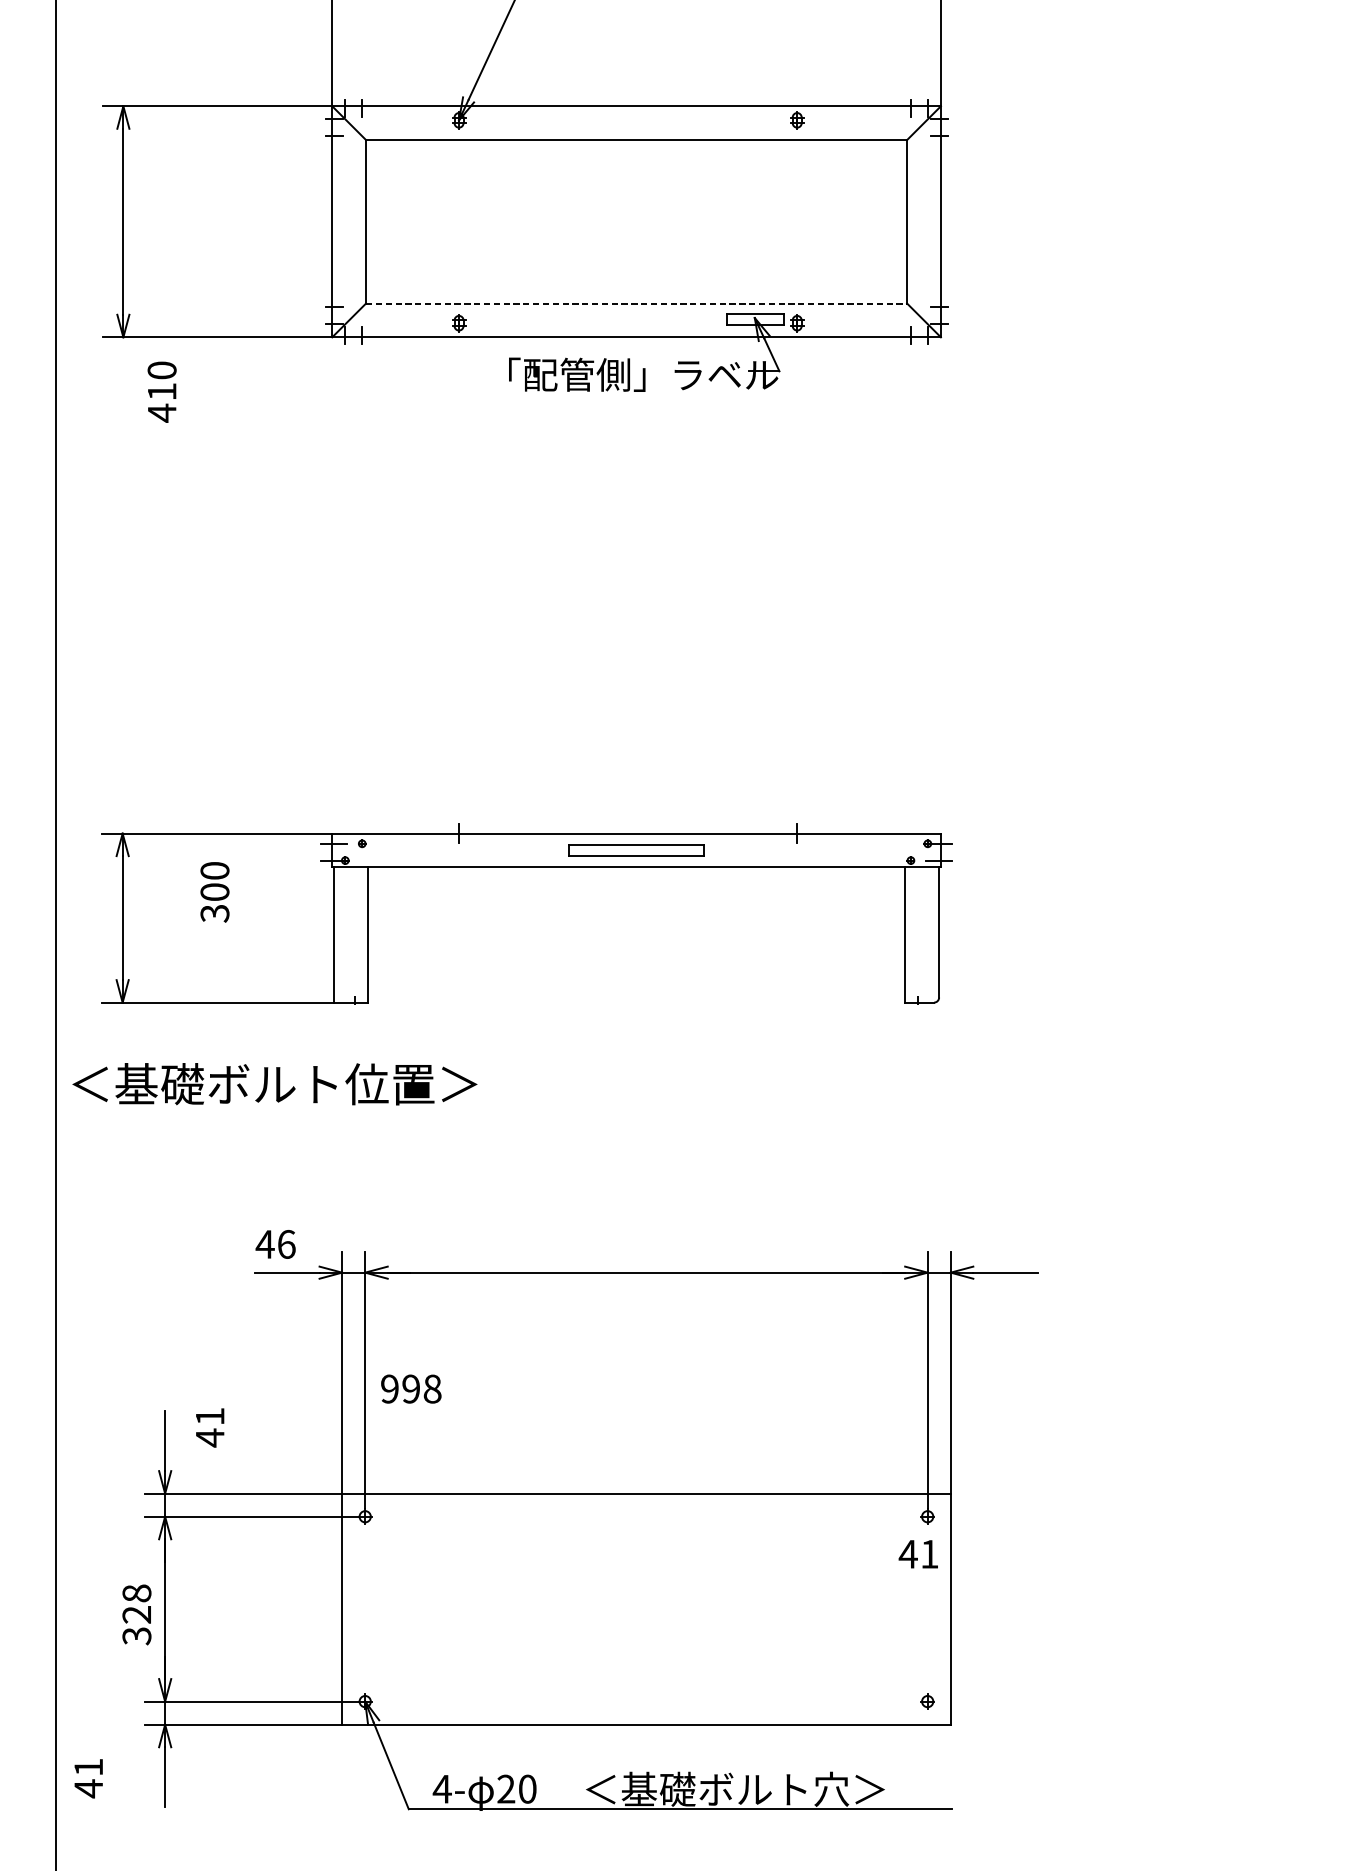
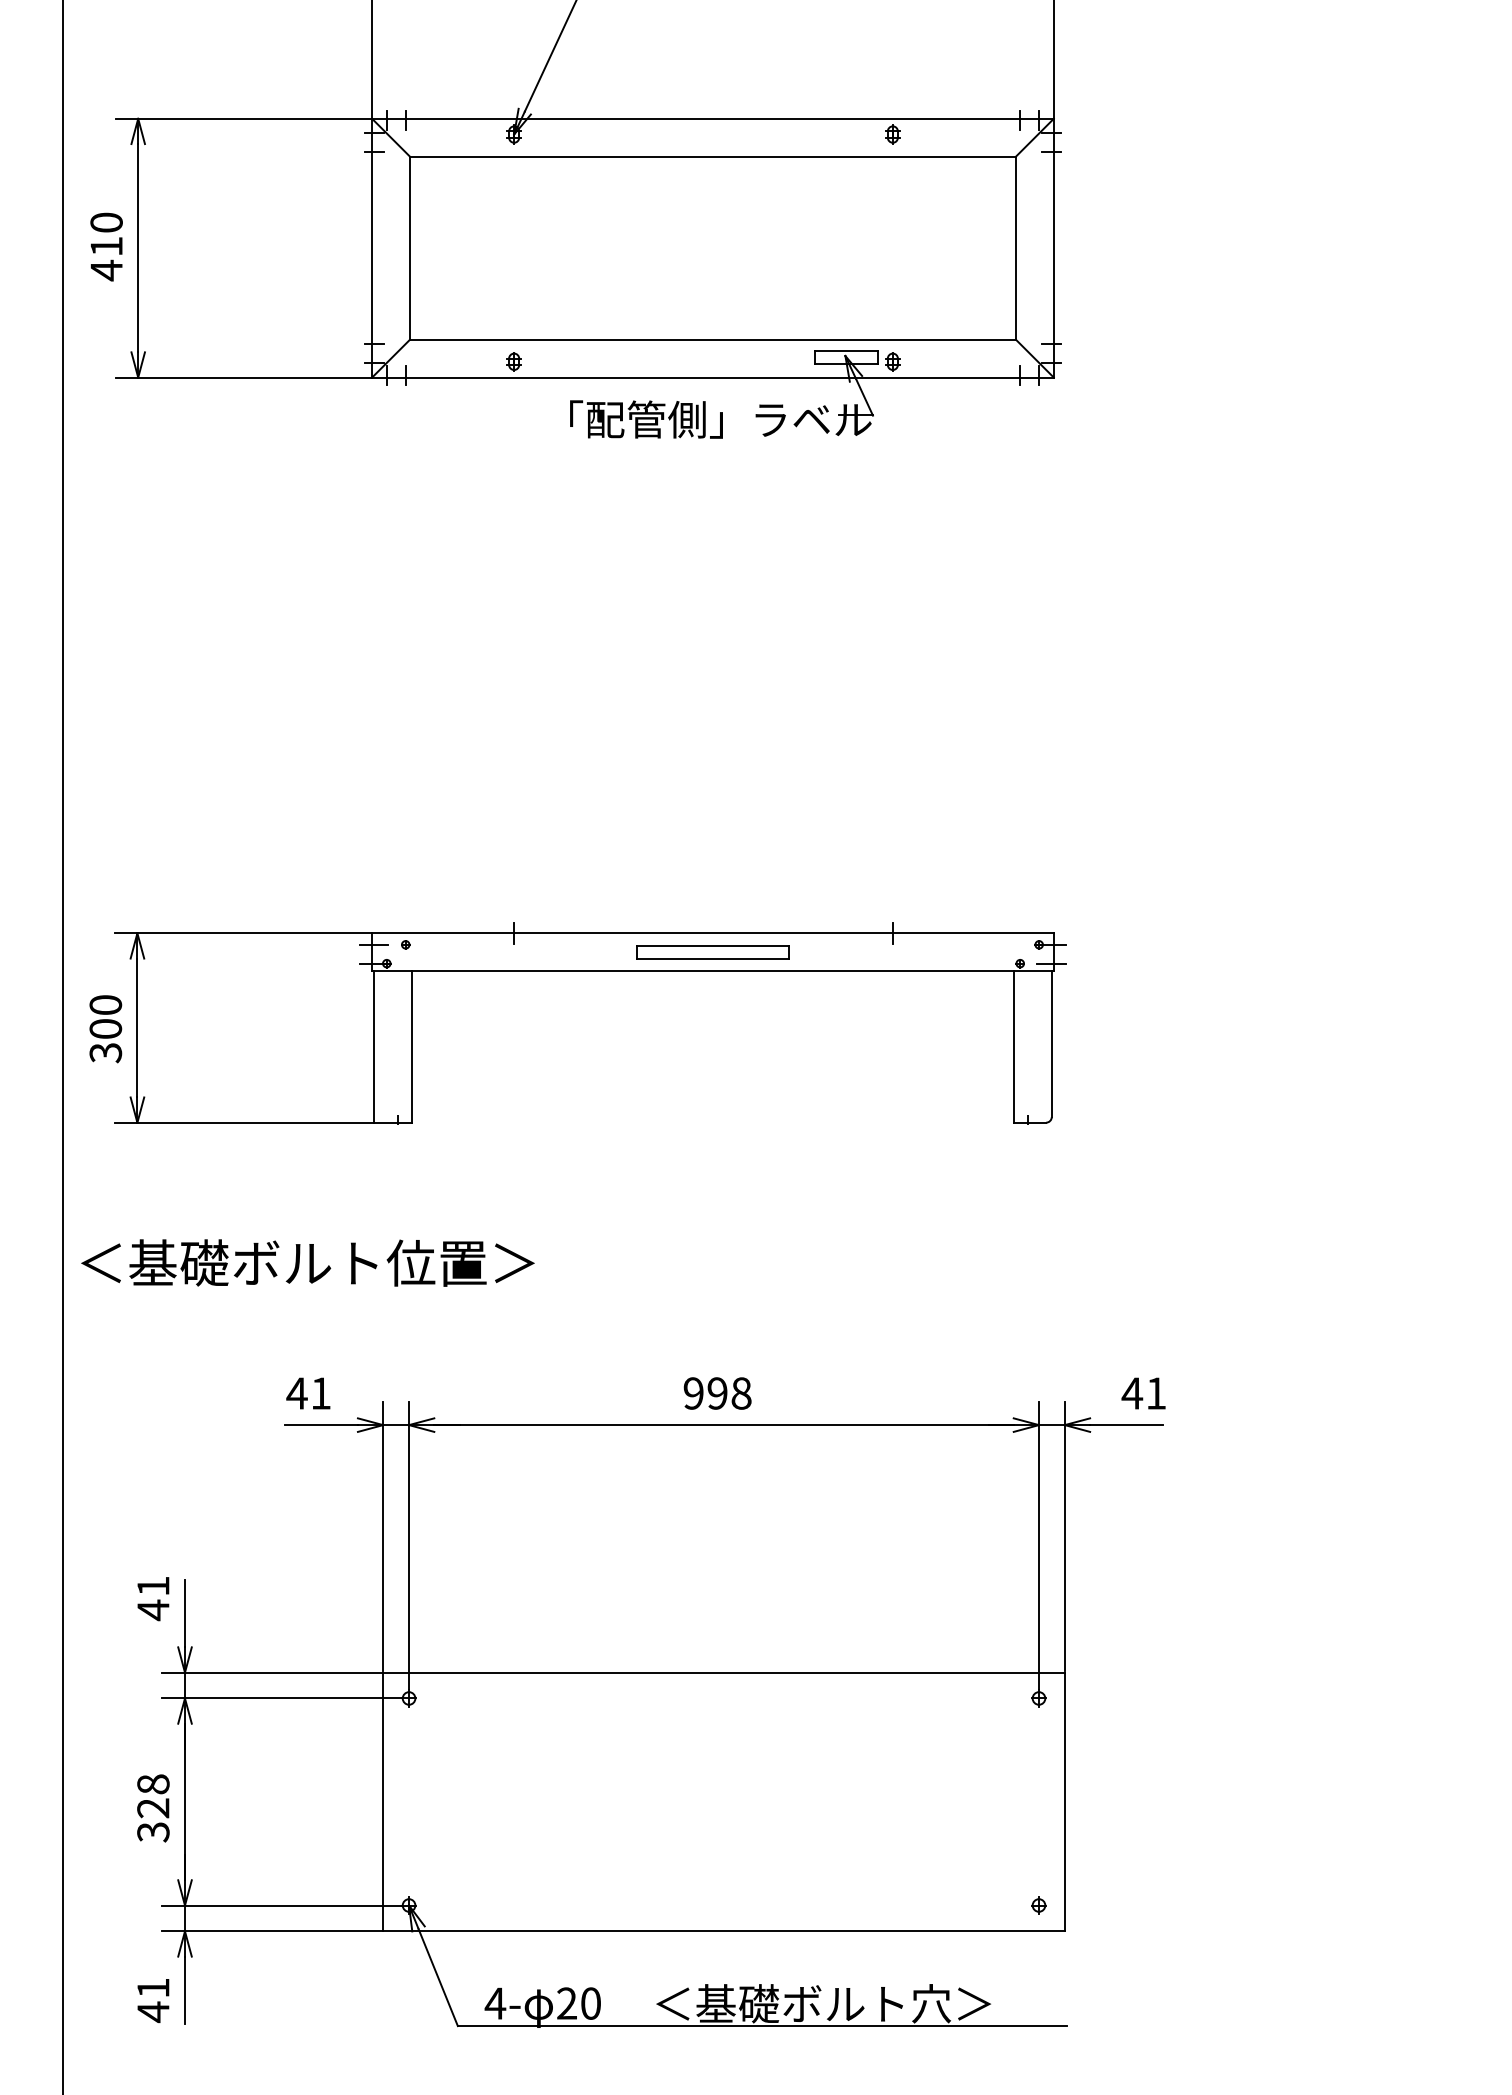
line: (636, 303) -> (712, 339), dashed -> solid
text: (162, 391) -> (106, 246), moved
text: (214, 892) -> (105, 1029), moved
text: (274, 1083) -> (307, 1262), moved
text: (287, 1244) -> (321, 1393), 46 -> 41
text: (411, 1389) -> (717, 1393), moved
text: (210, 1428) -> (153, 1599), moved
text: (918, 1554) -> (1143, 1393), moved
text: (88, 1778) -> (153, 2000), moved

